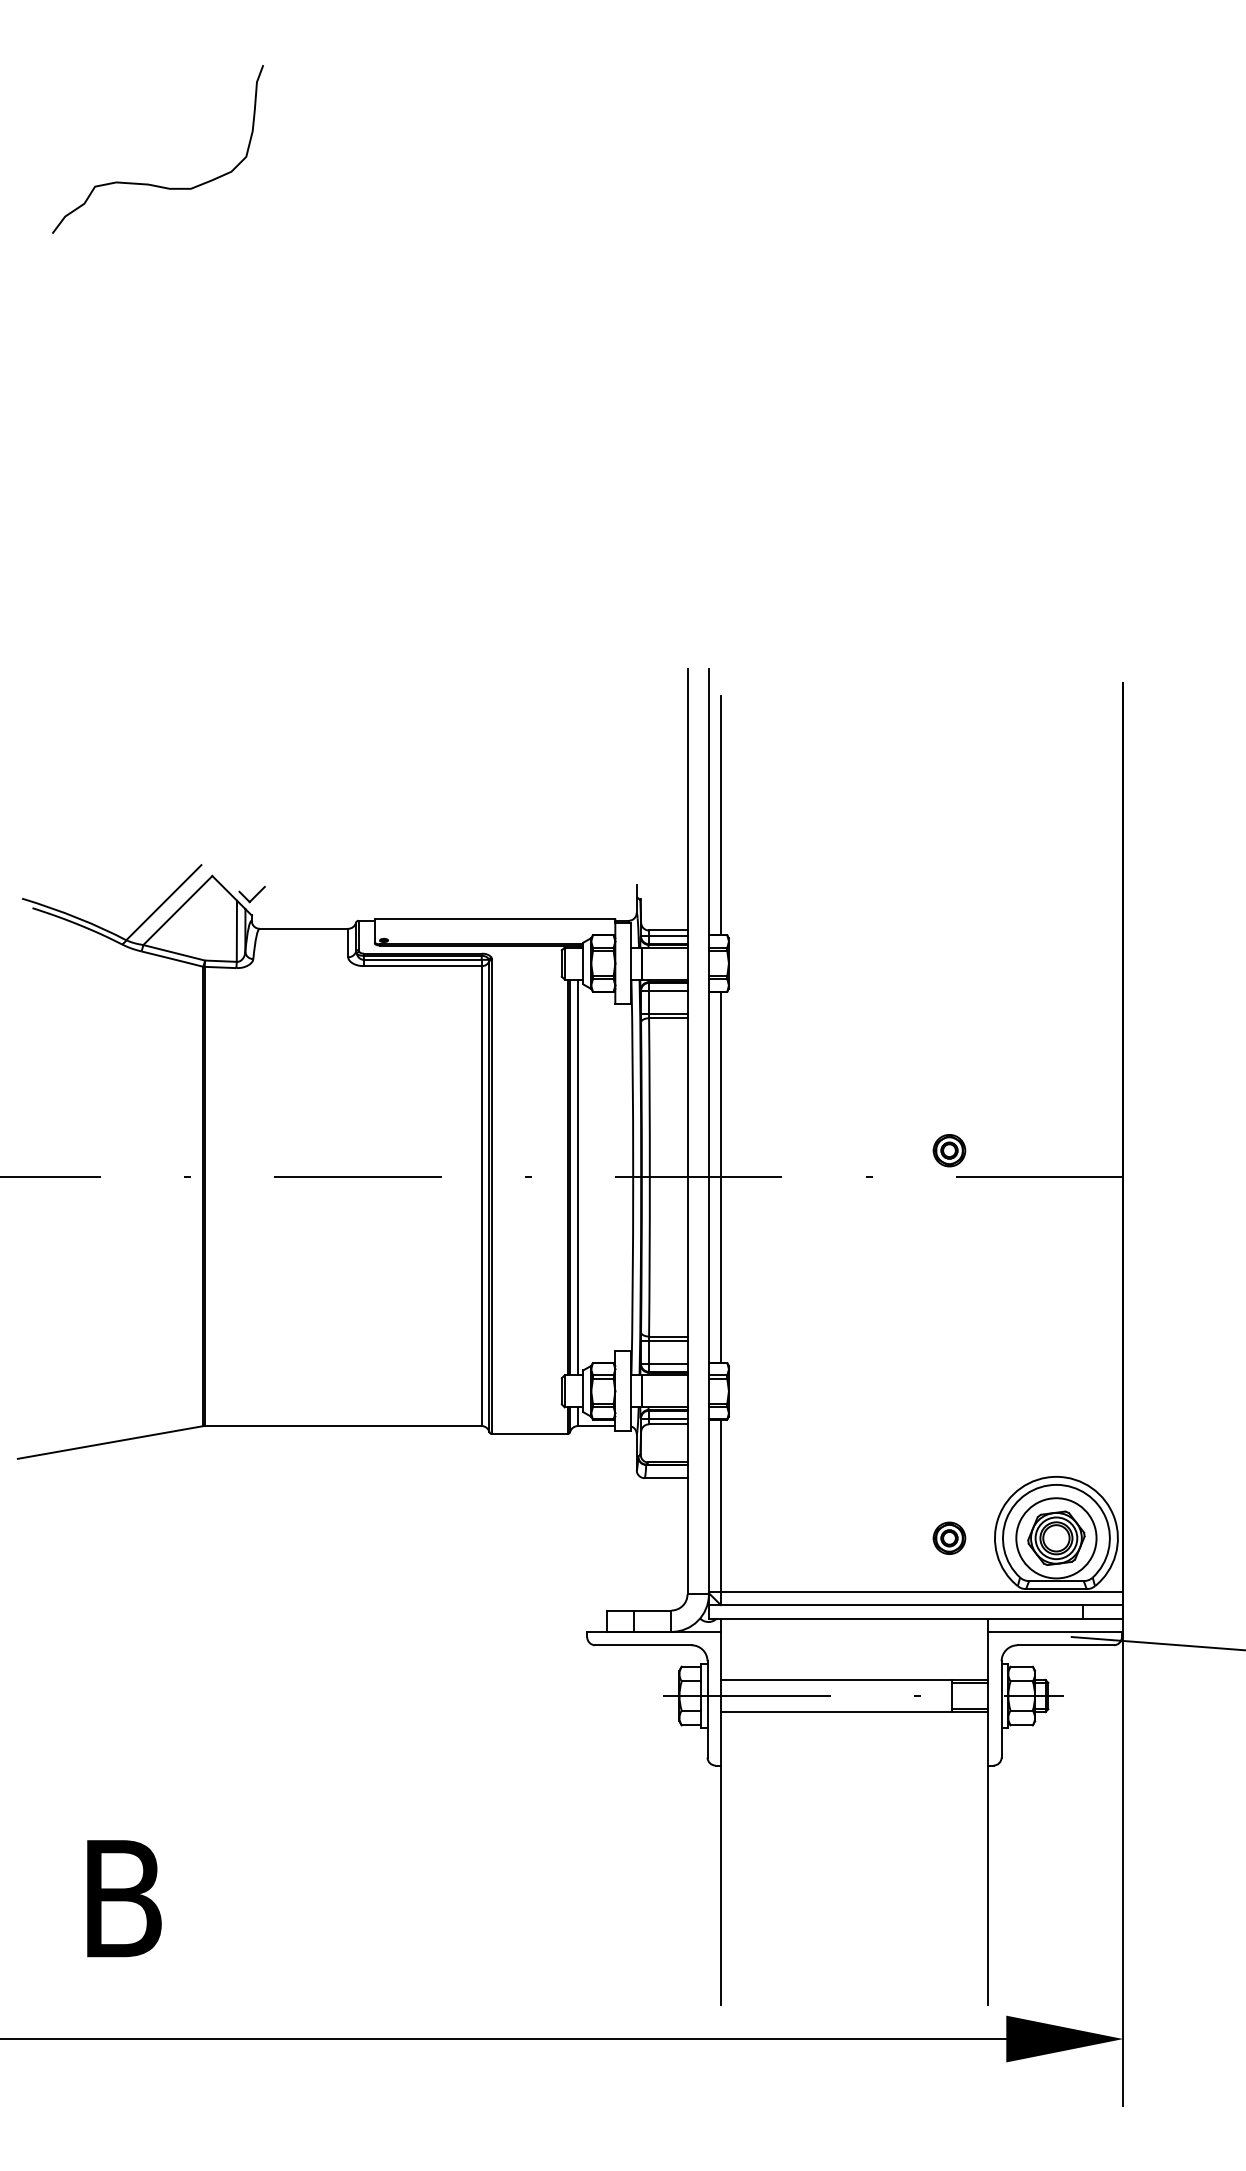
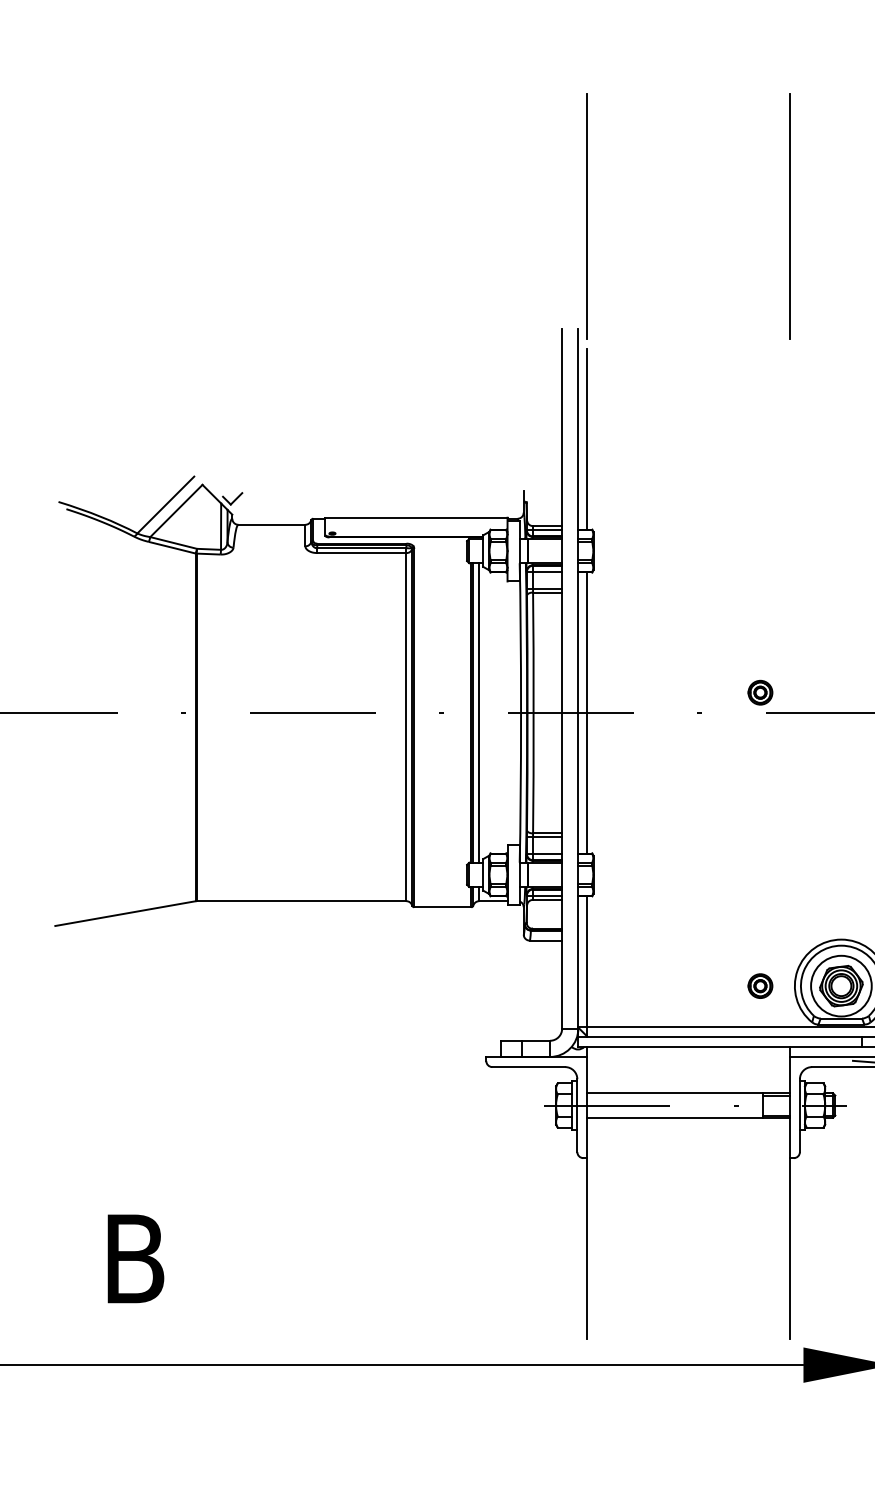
line: (720, 520) -> (587, 215), added
line: (988, 520) -> (789, 215), added

